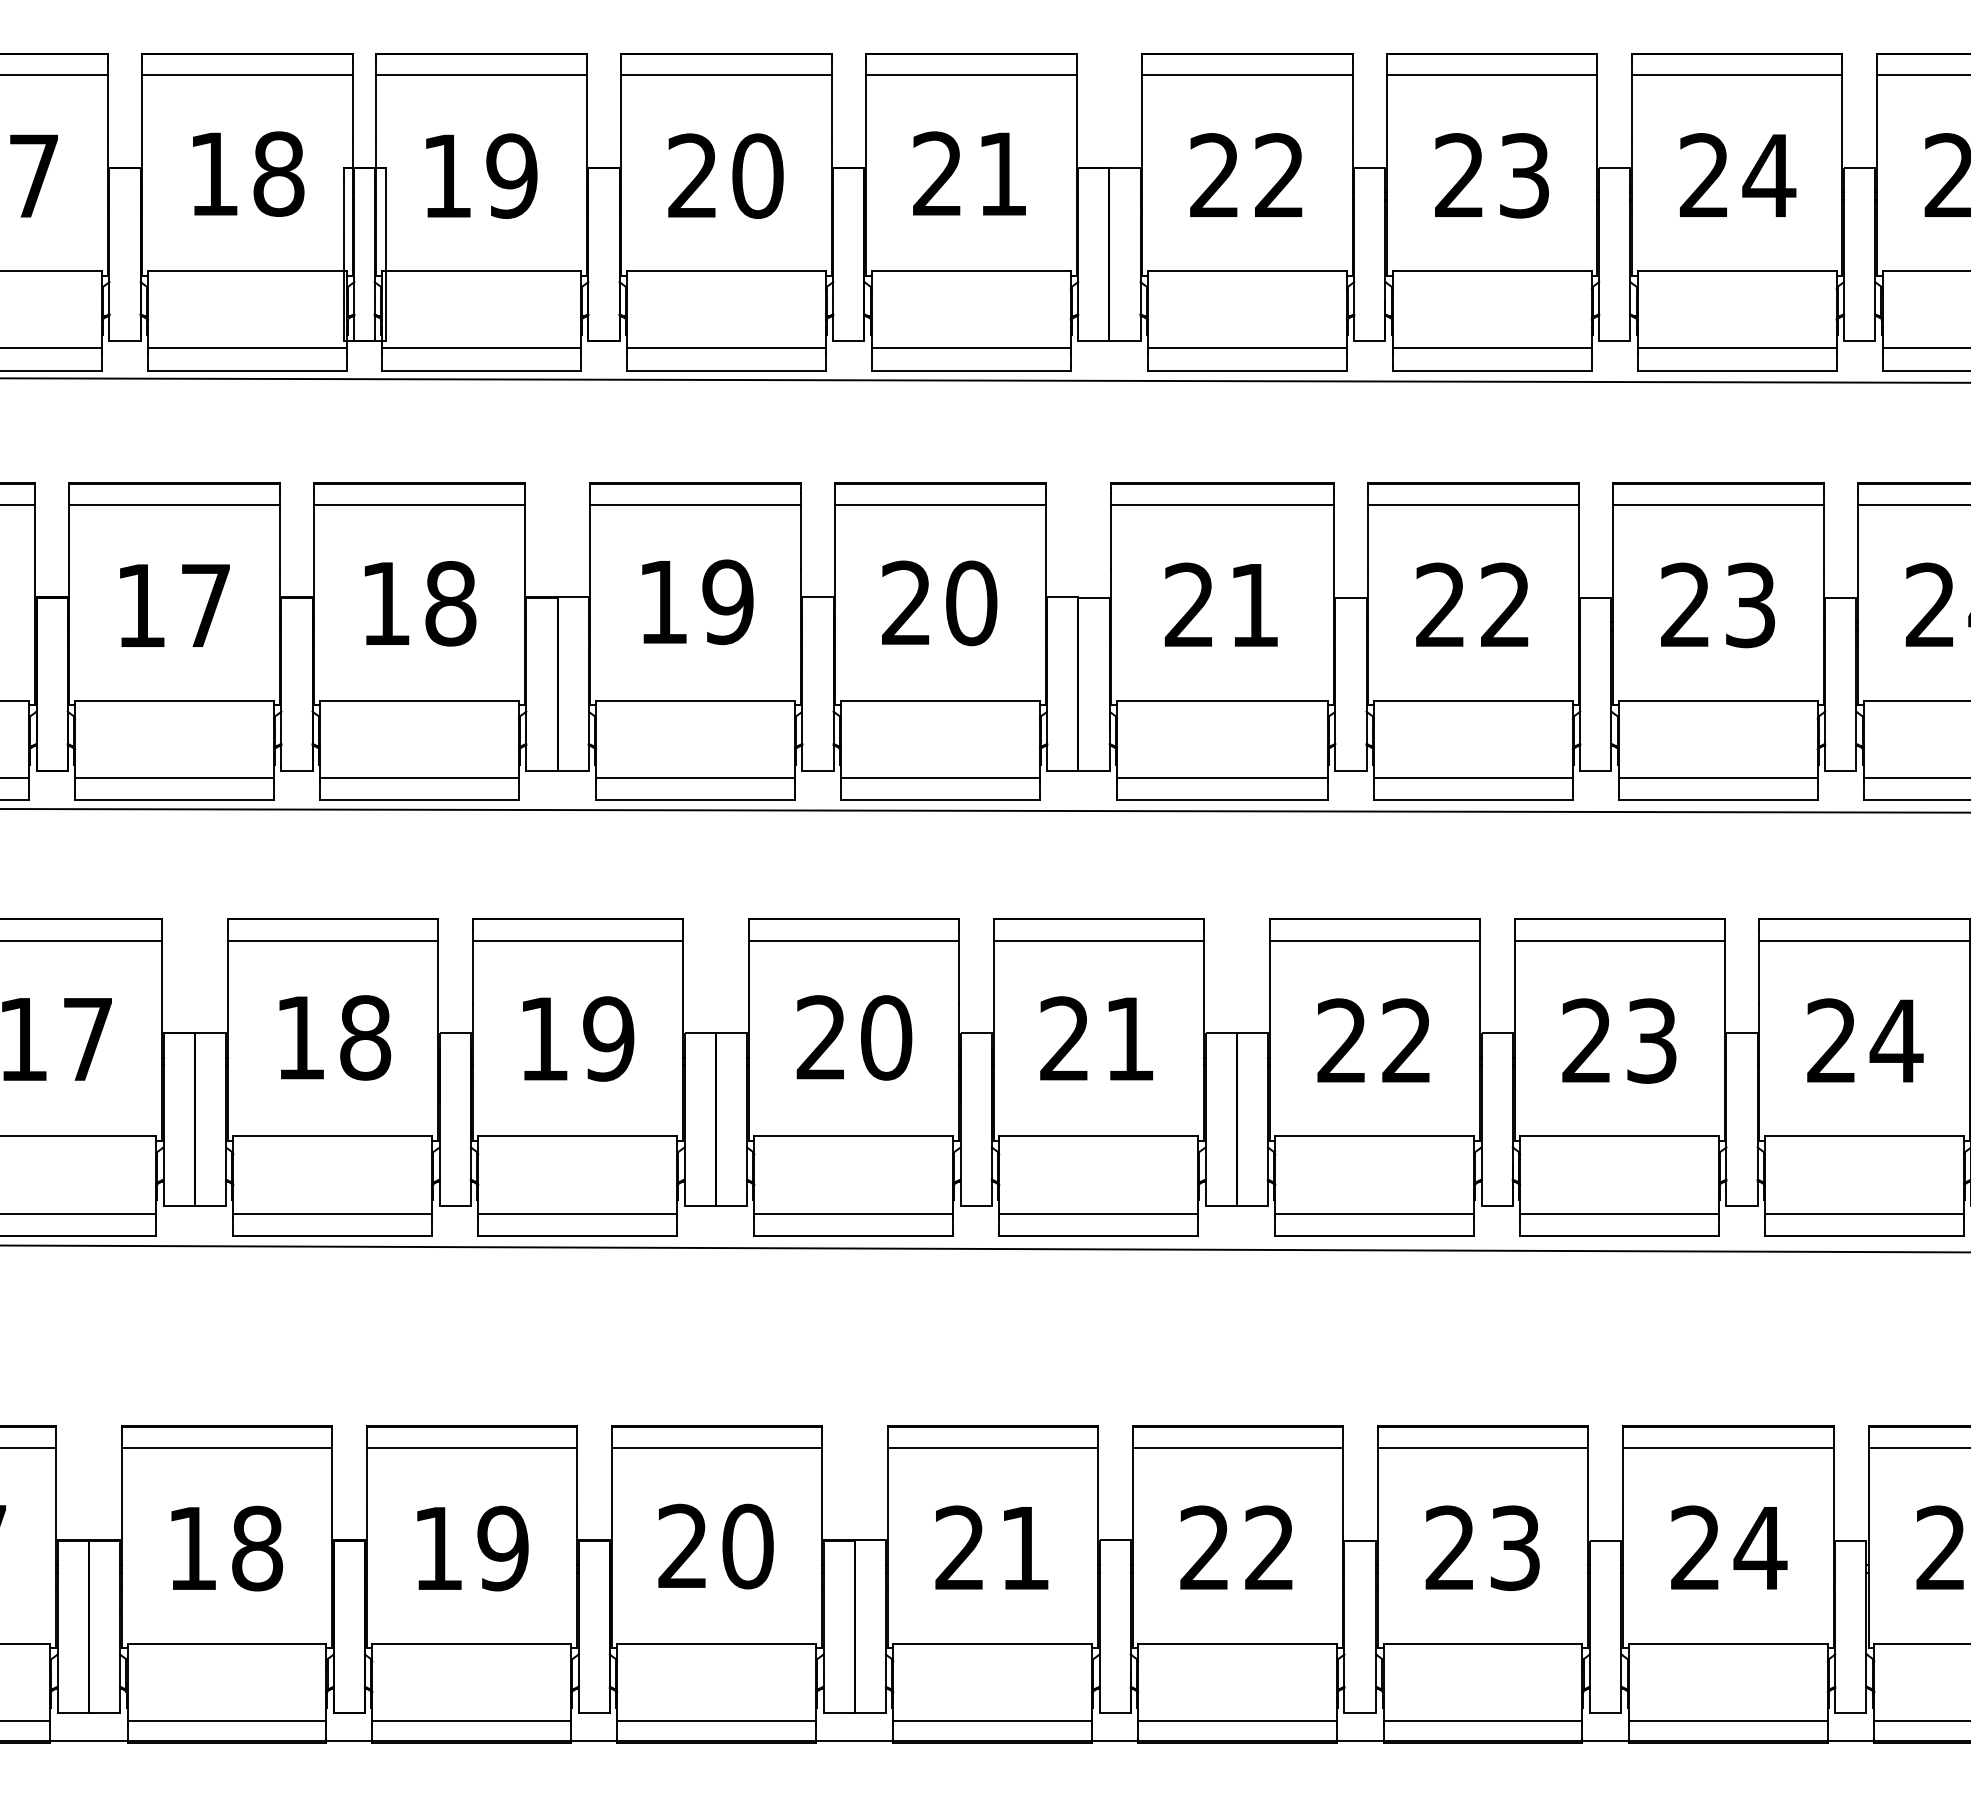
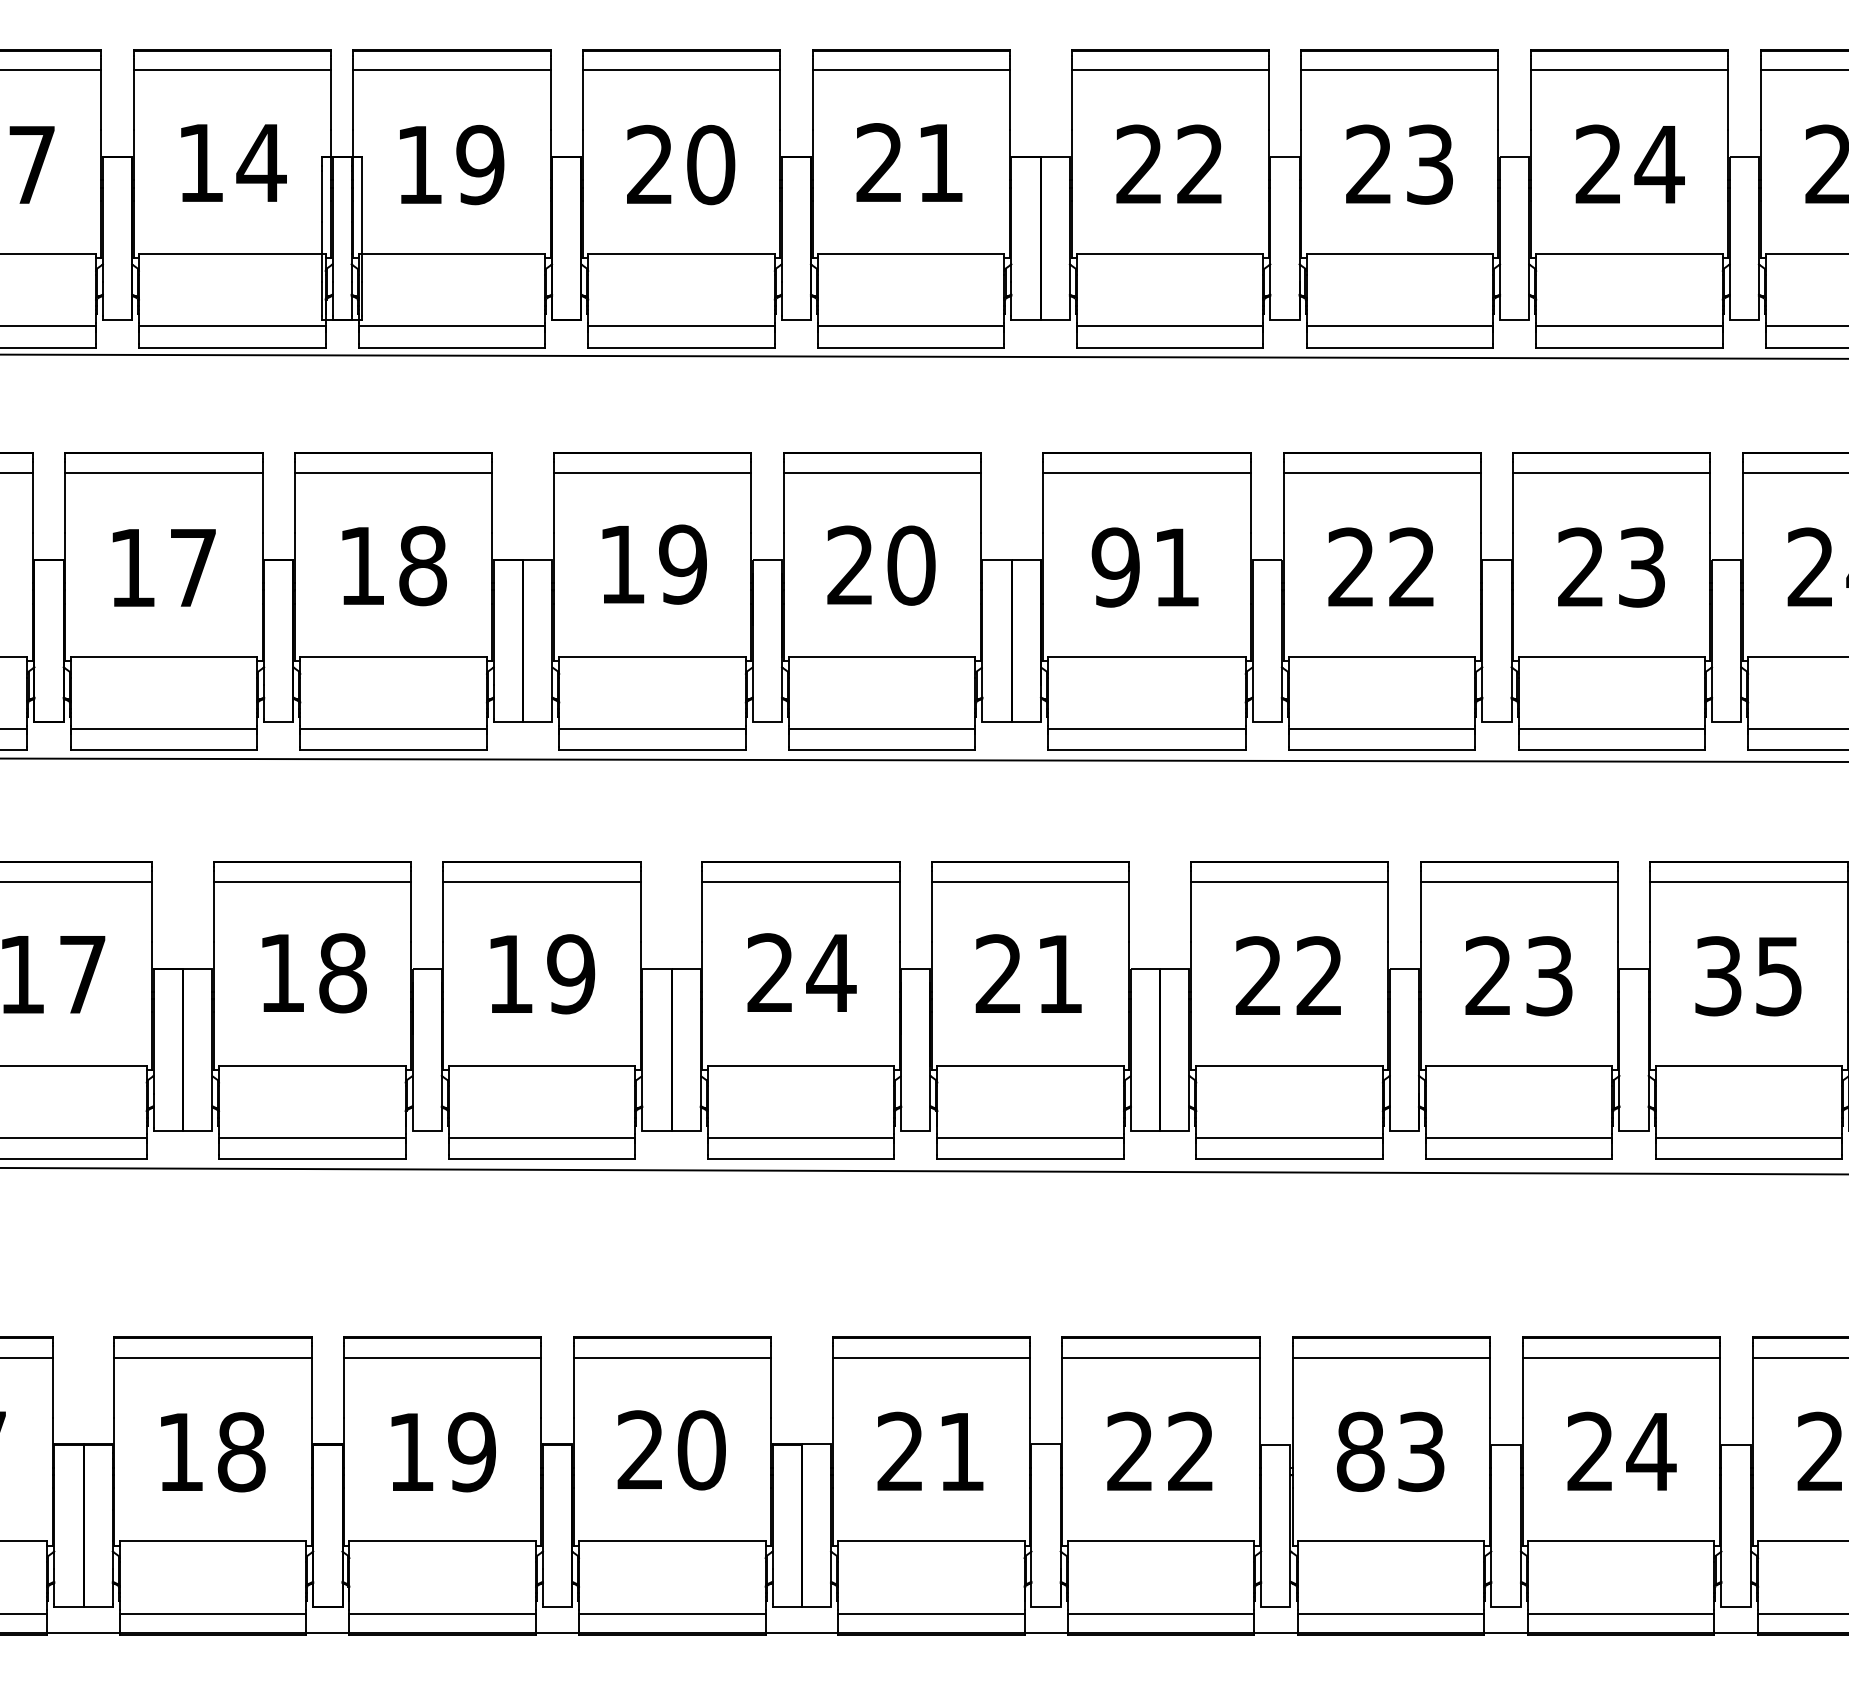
text: (278, 173) -> (261, 162), 18 -> 14
text: (1189, 605) -> (1115, 567), 21 -> 91
text: (886, 1037) -> (831, 972), 20 -> 24
text: (1865, 1040) -> (1749, 975), 24 -> 35
text: (1450, 1548) -> (1360, 1452), 23 -> 83

